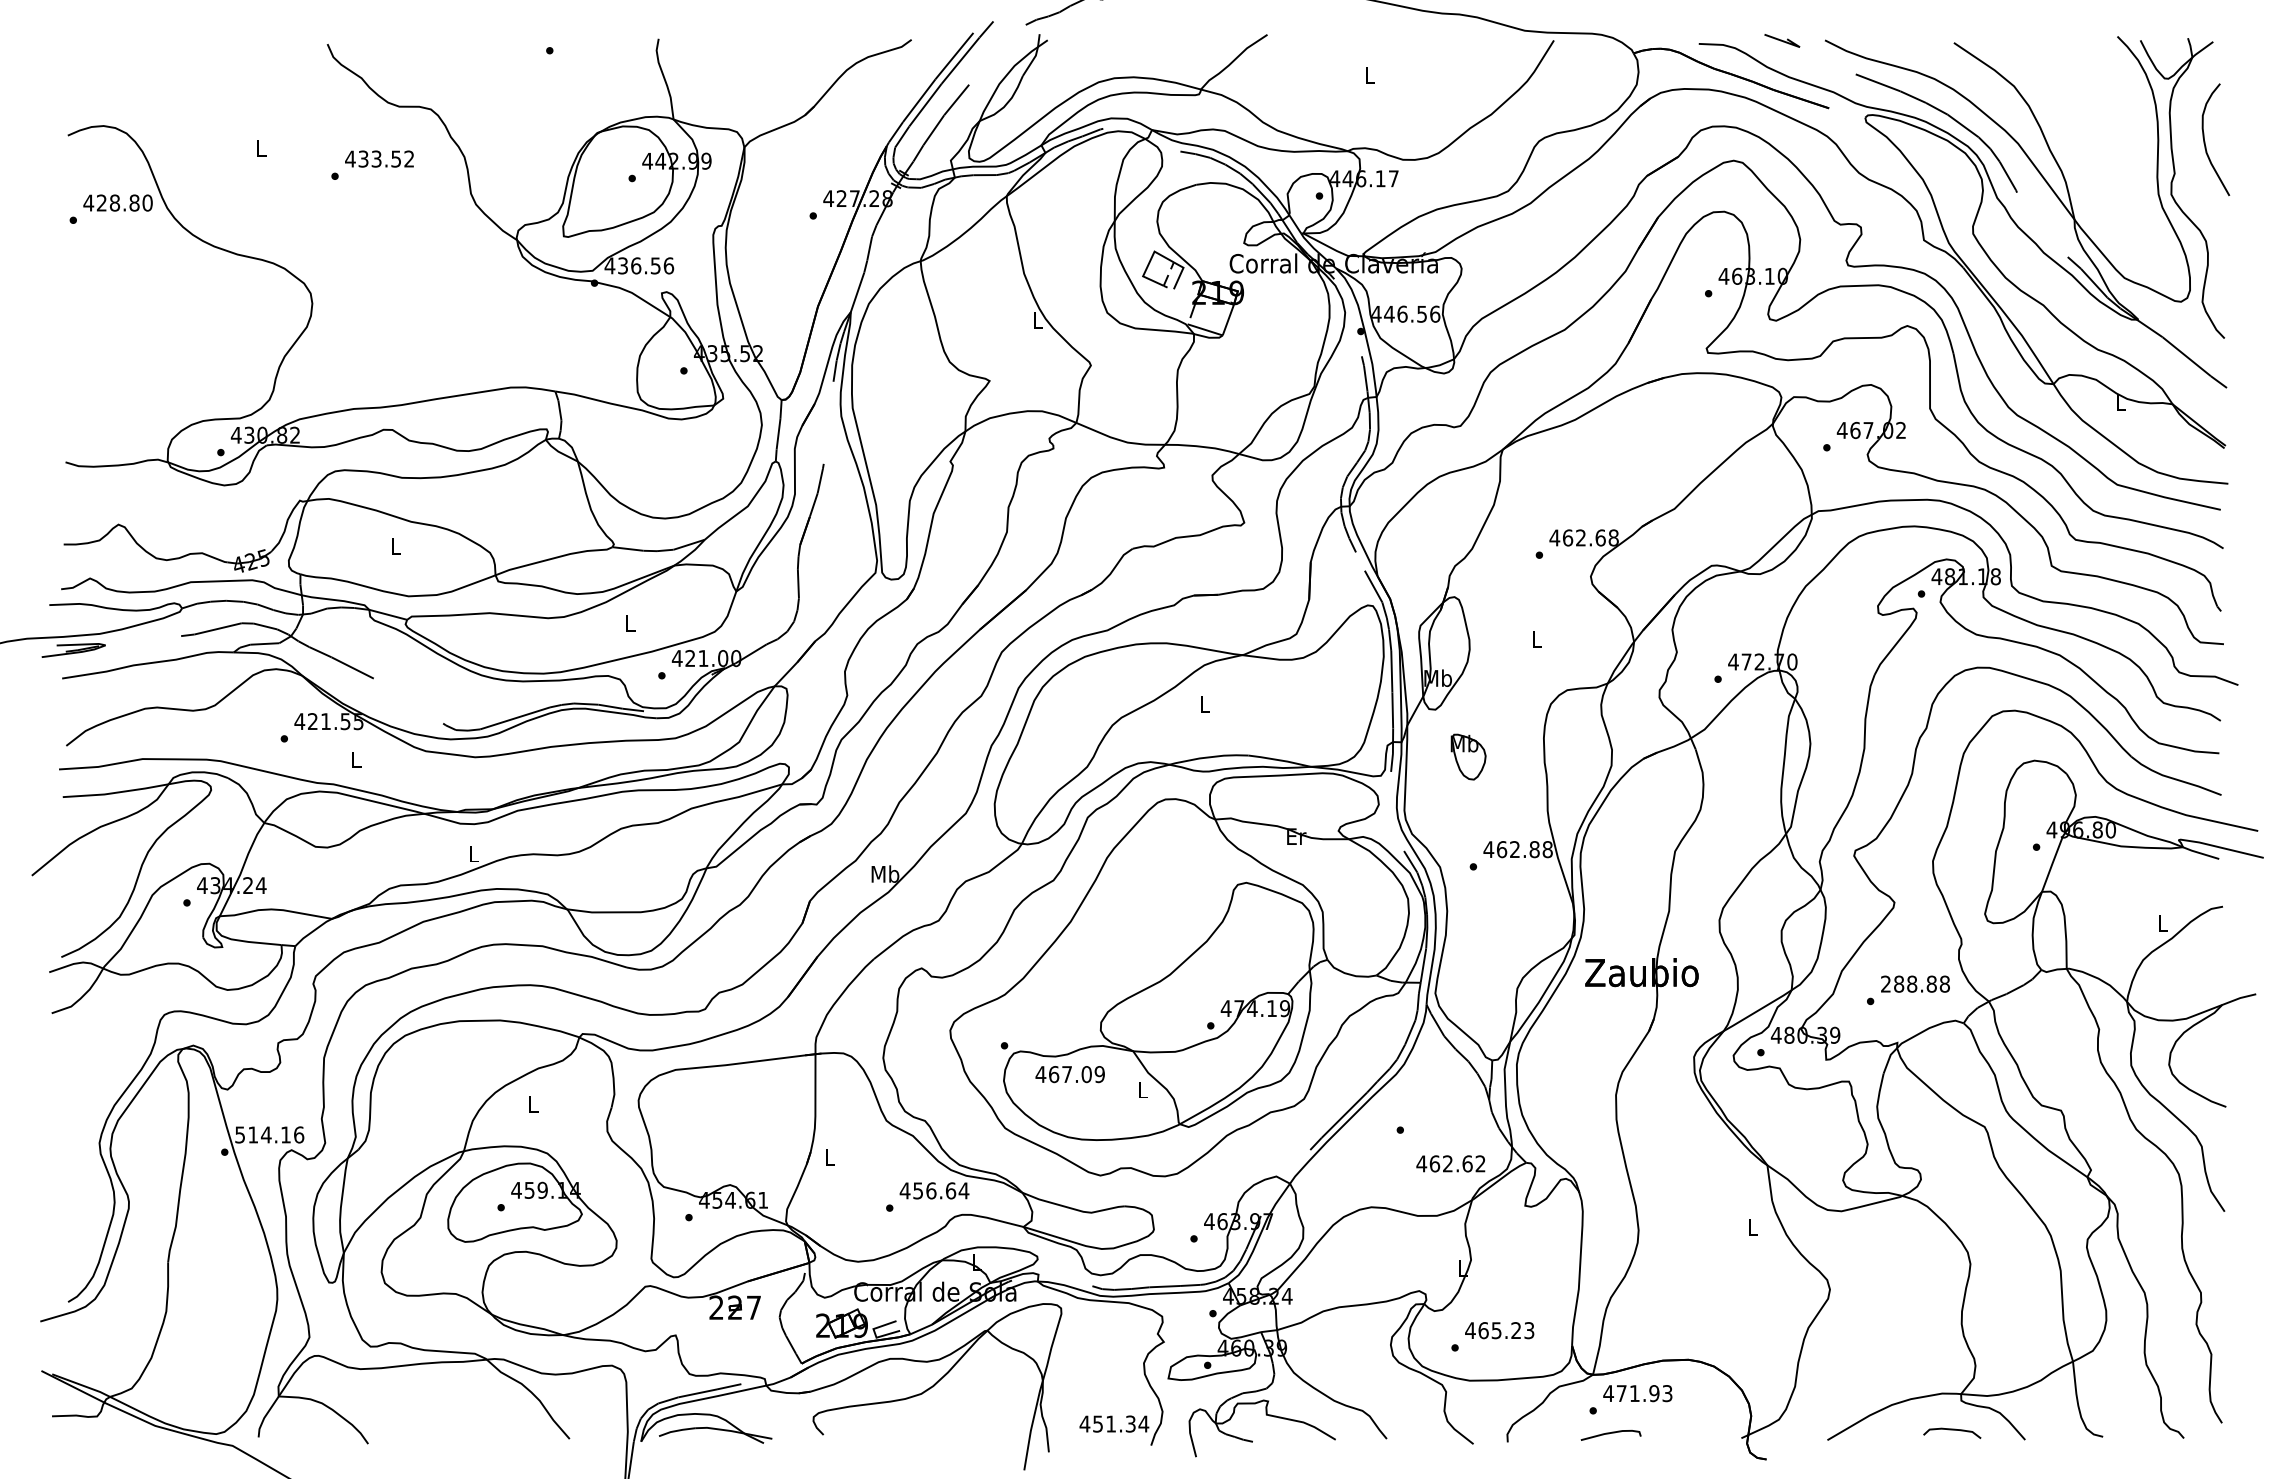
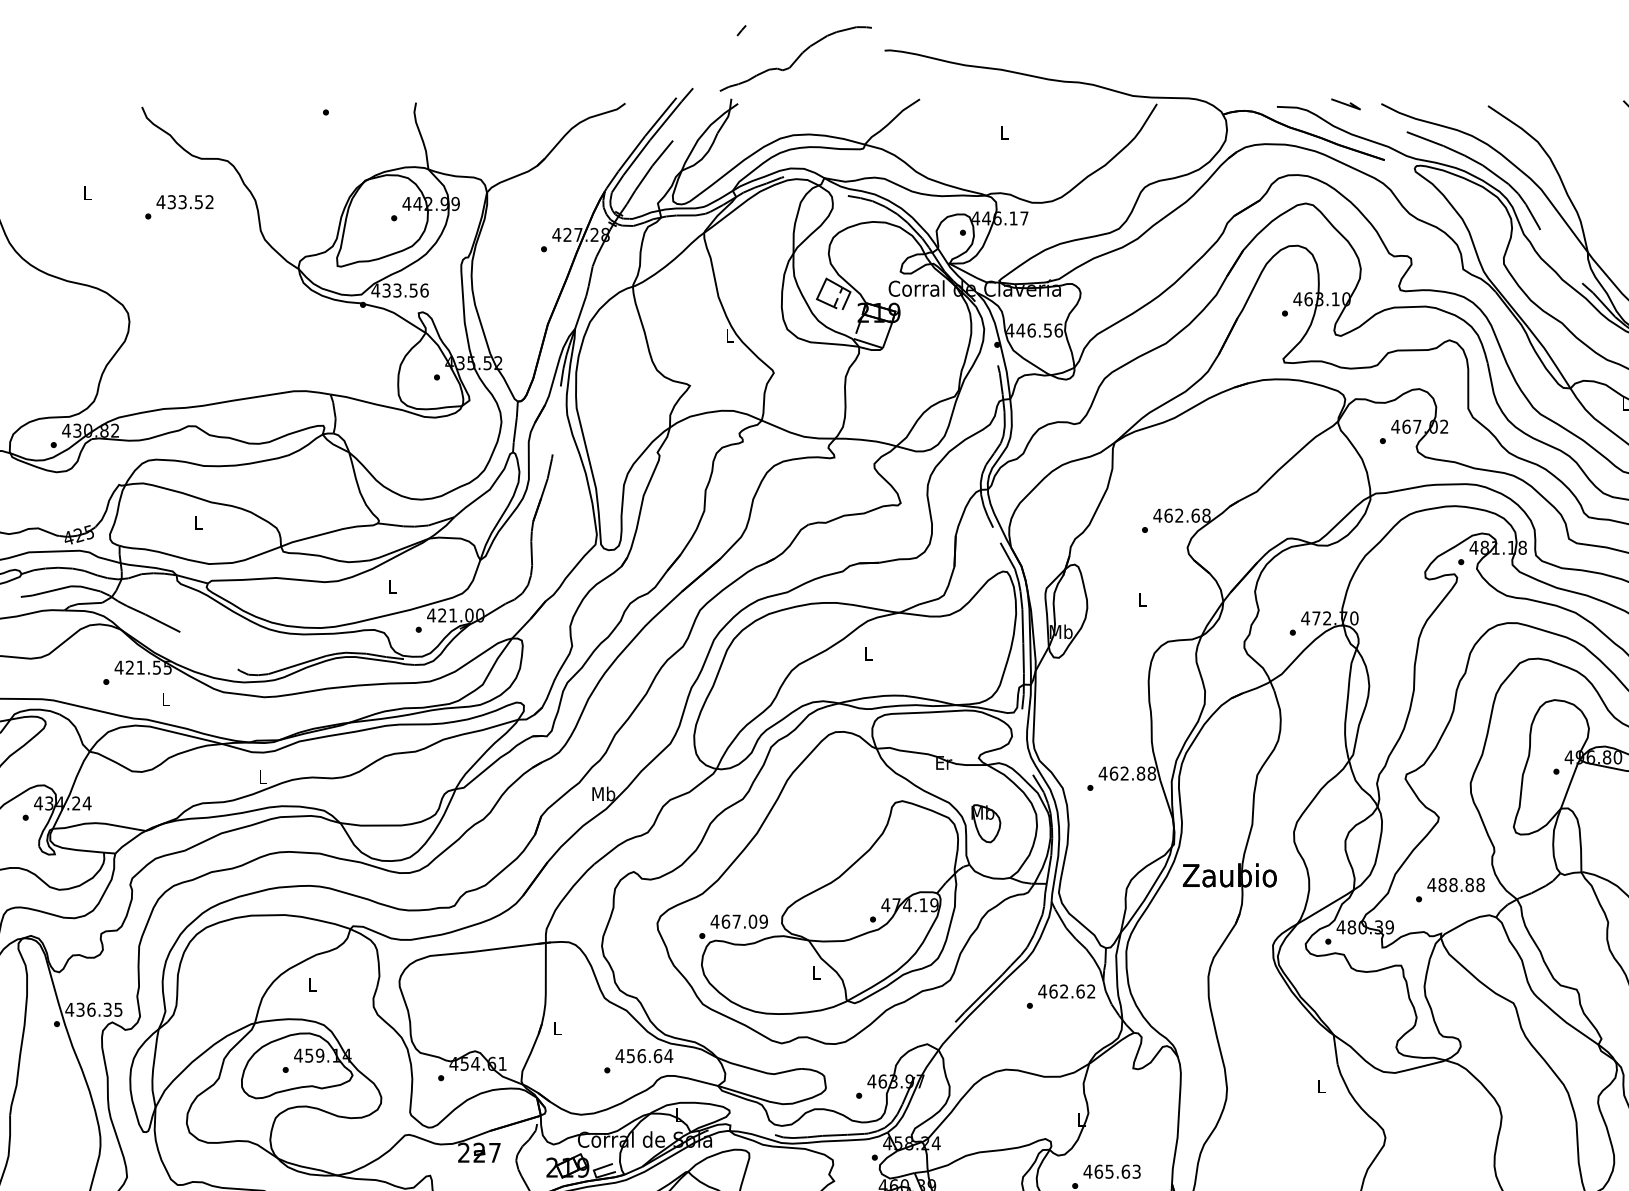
text: (636, 265) -> (397, 290), 436.56 -> 433.56
part: (1468, 756) -> (986, 823), moved
text: (1885, 983) -> (1431, 884), 288.88 -> 488.88
text: (1069, 1074) -> (738, 921), moved
text: (269, 1134) -> (94, 1009), 514.16 -> 436.35
text: (1450, 1163) -> (1066, 991), moved
text: (1516, 1330) -> (1126, 1171), 465.23 -> 465.63

